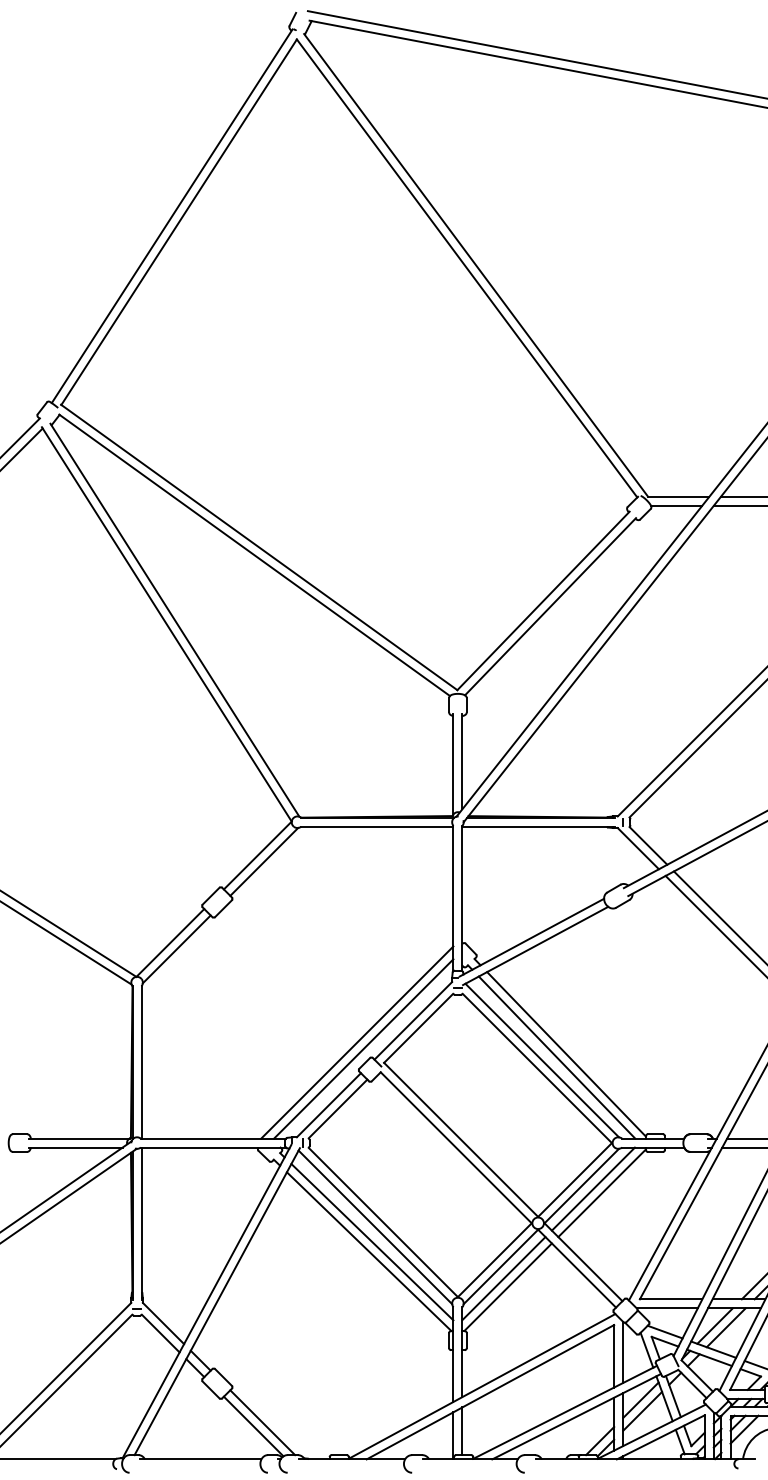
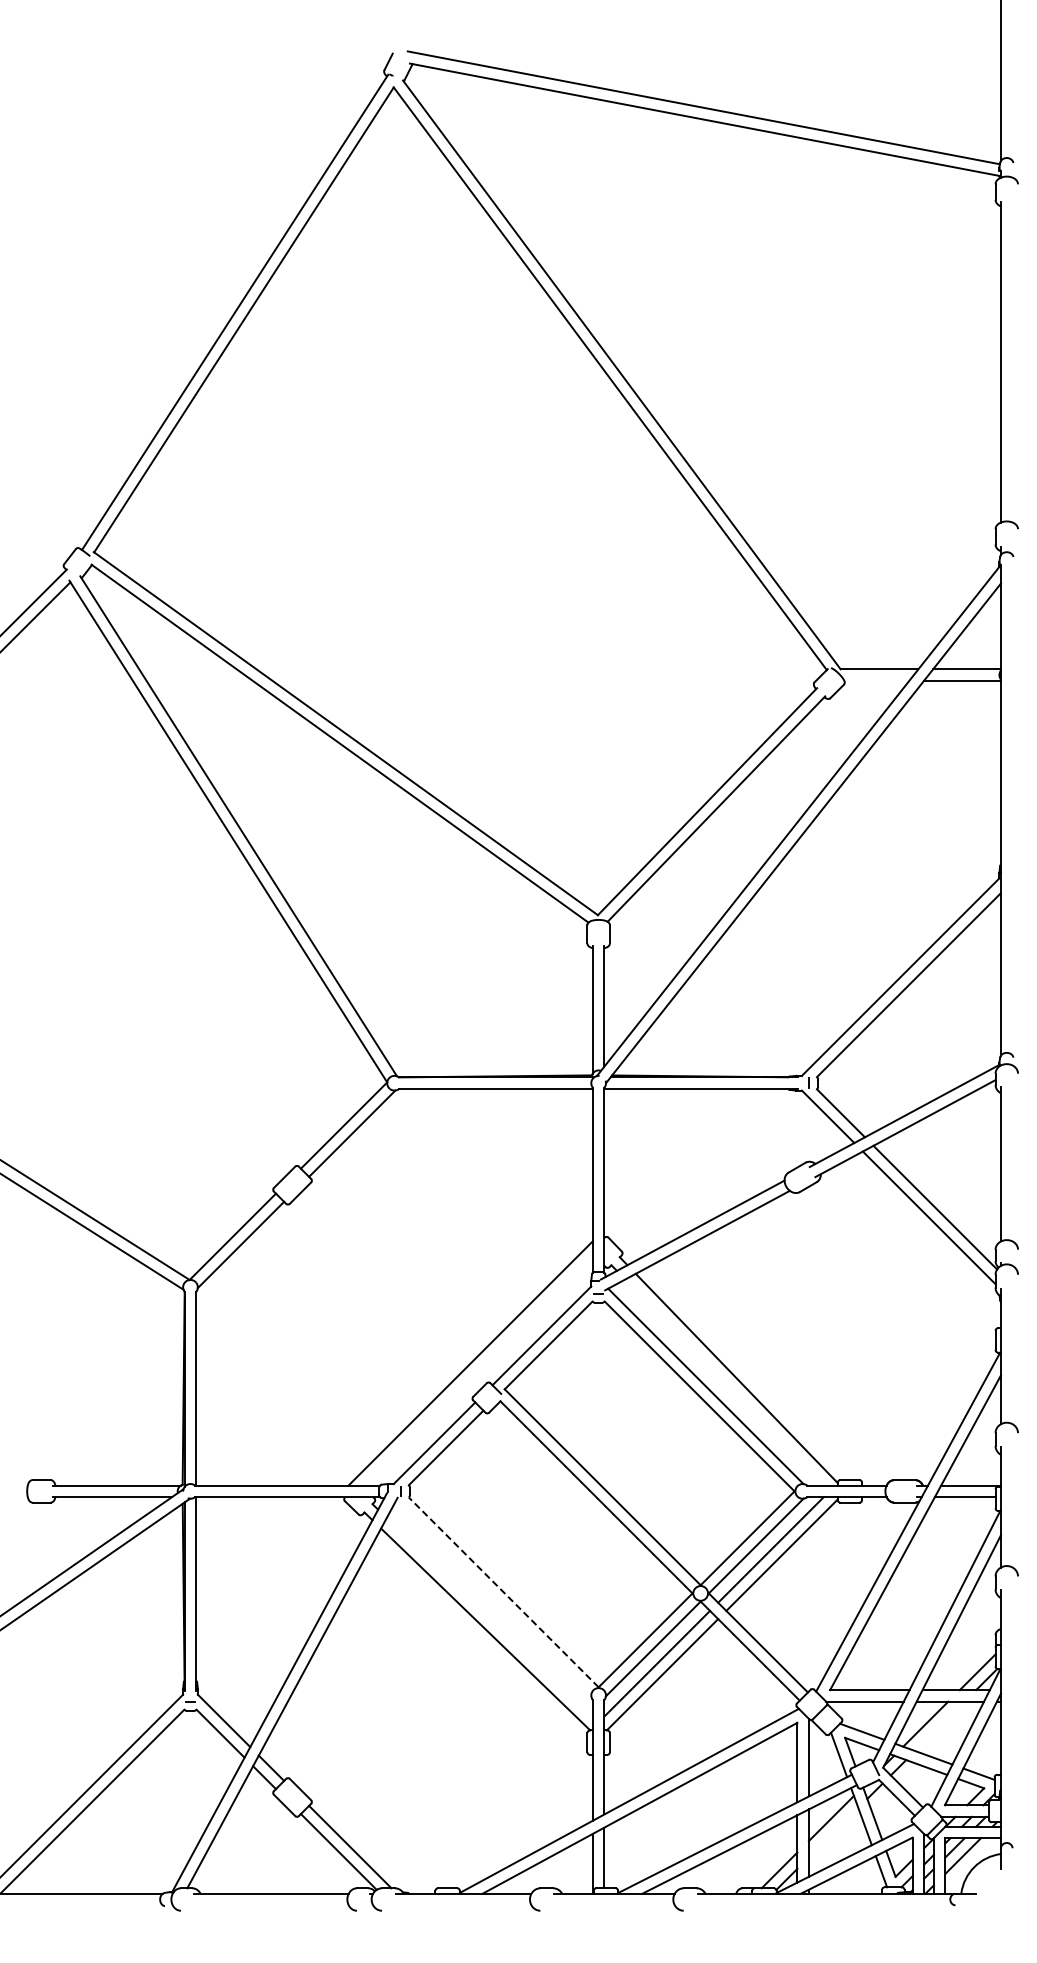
line: (676, 505) -> (876, 680), removed
line: (363, 1048) -> (478, 1371), removed
line: (556, 1057) -> (724, 1382), removed
line: (383, 1222) -> (503, 1592), solid -> dashed
line: (375, 1227) -> (493, 1598), removed
line: (372, 1241) -> (489, 1616), removed
line: (725, 1327) -> (939, 1726), removed
line: (642, 1411) -> (833, 1832), removed

